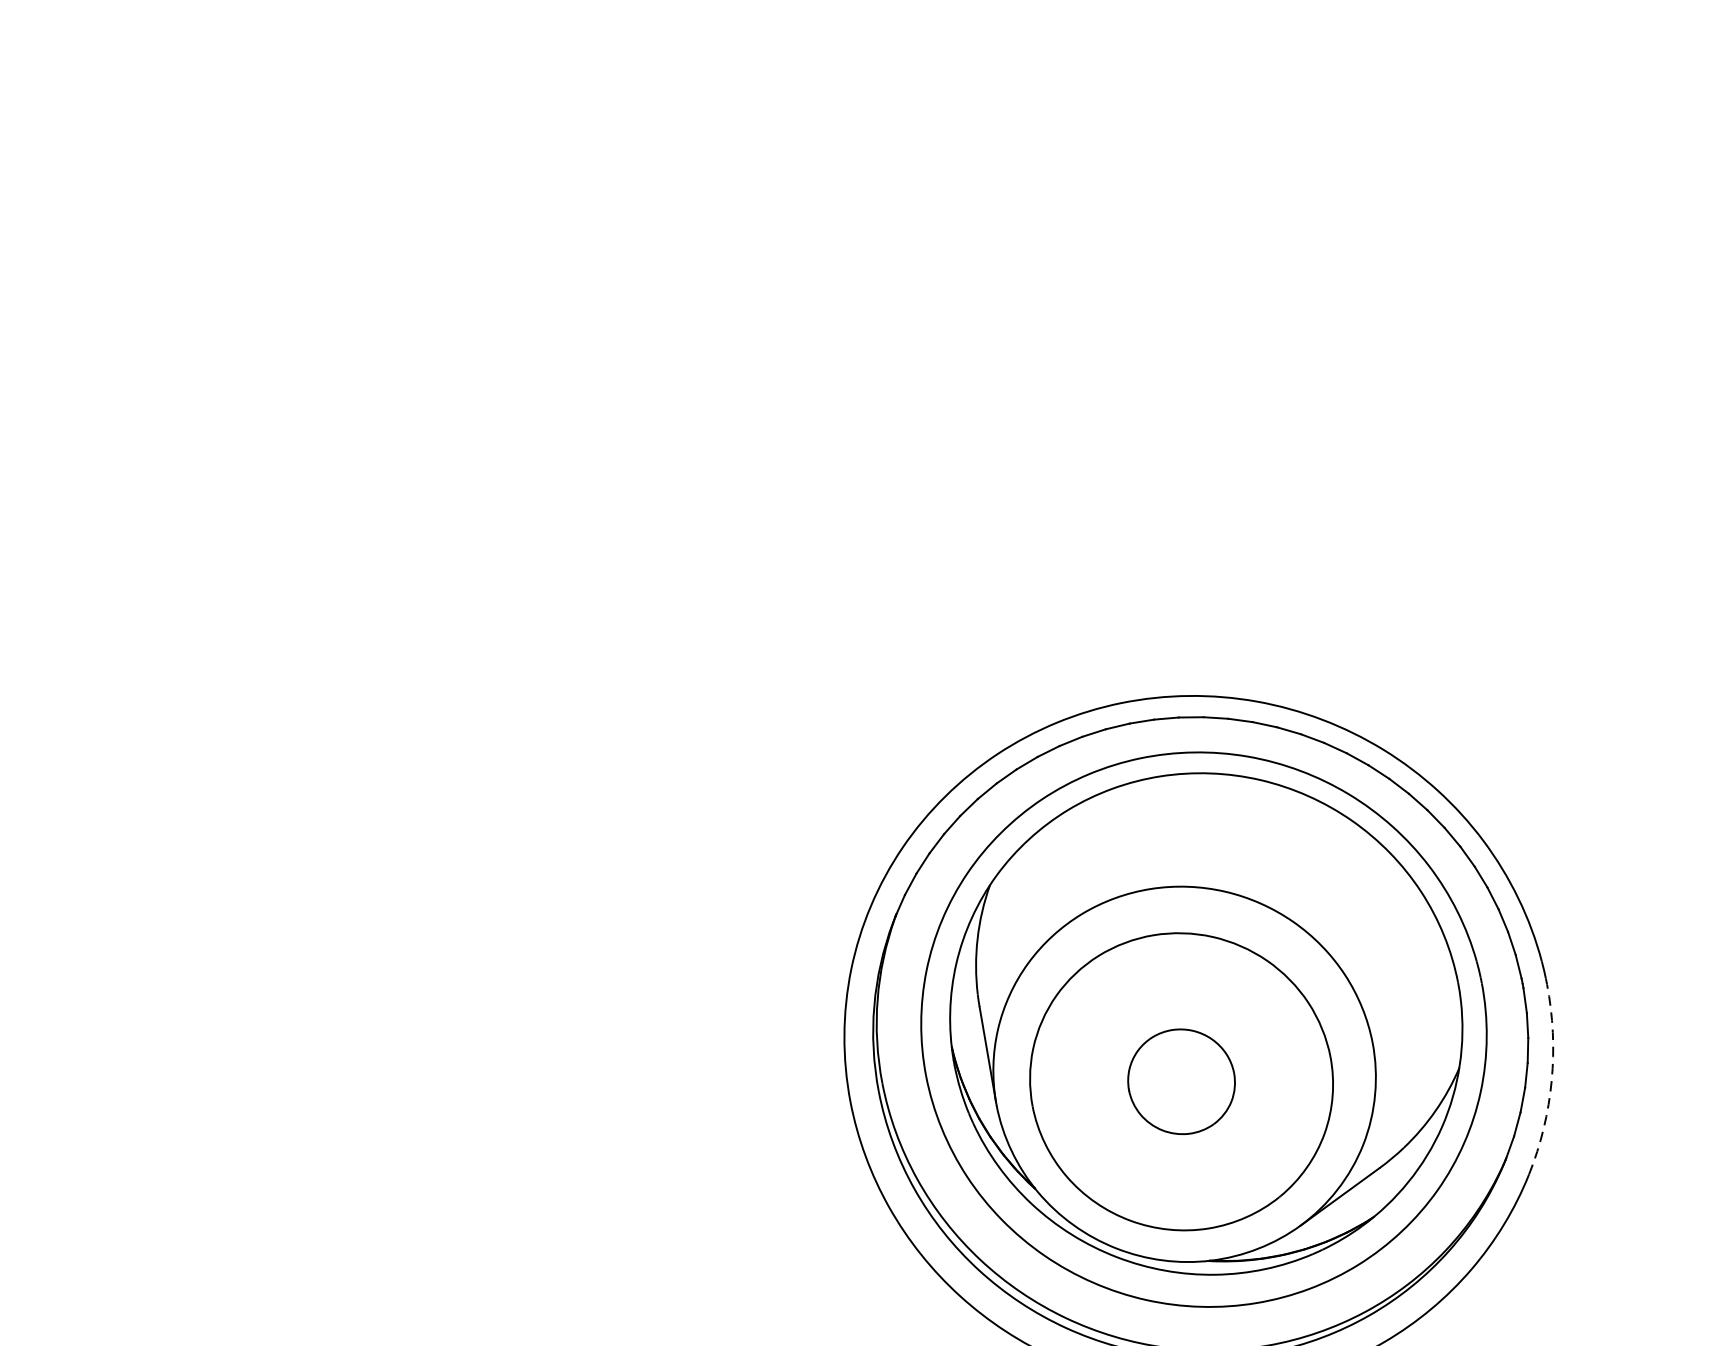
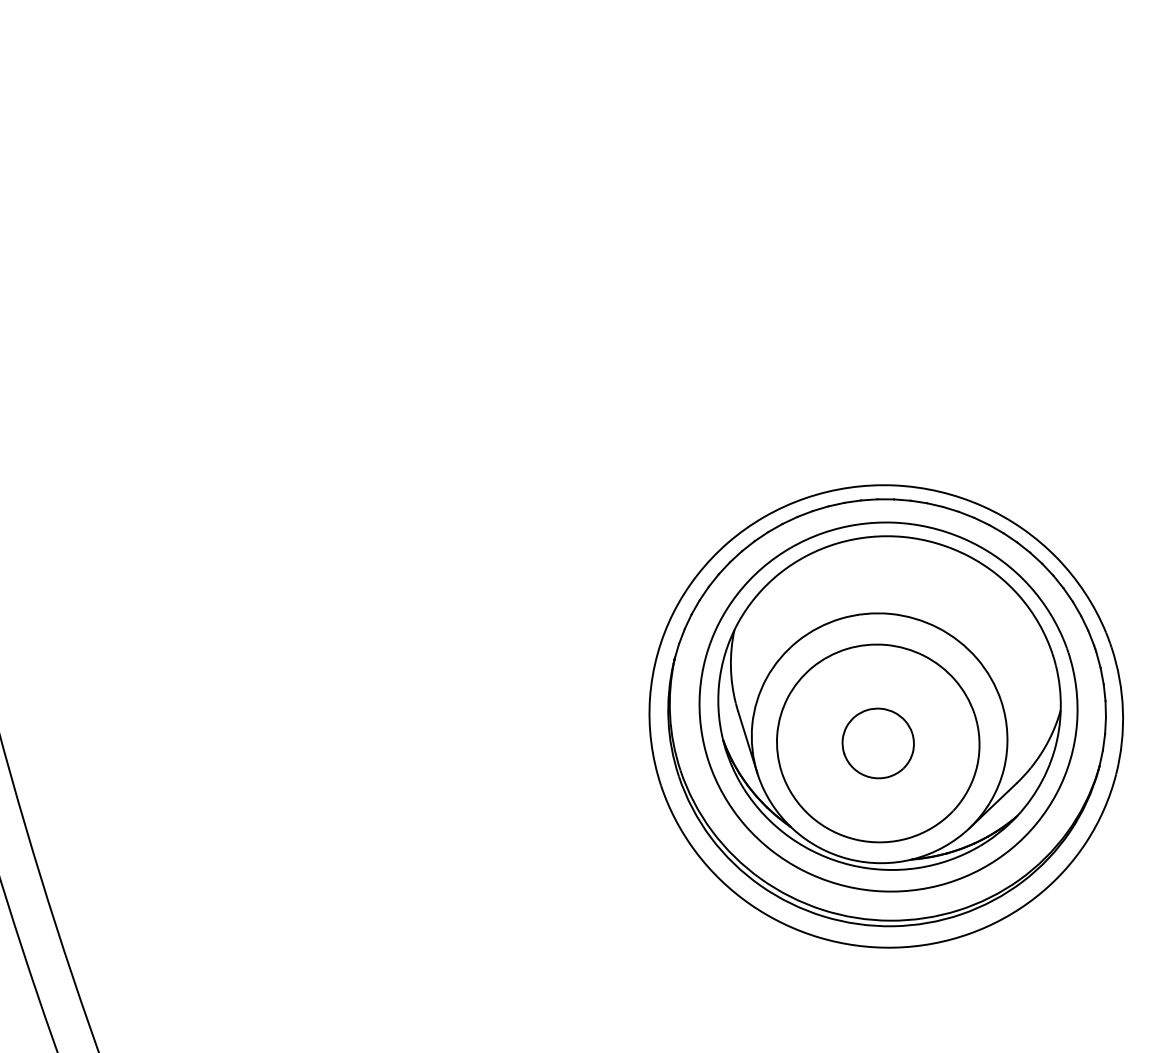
arc: (1551, 1080) -> (1122, 710), dashed -> solid

